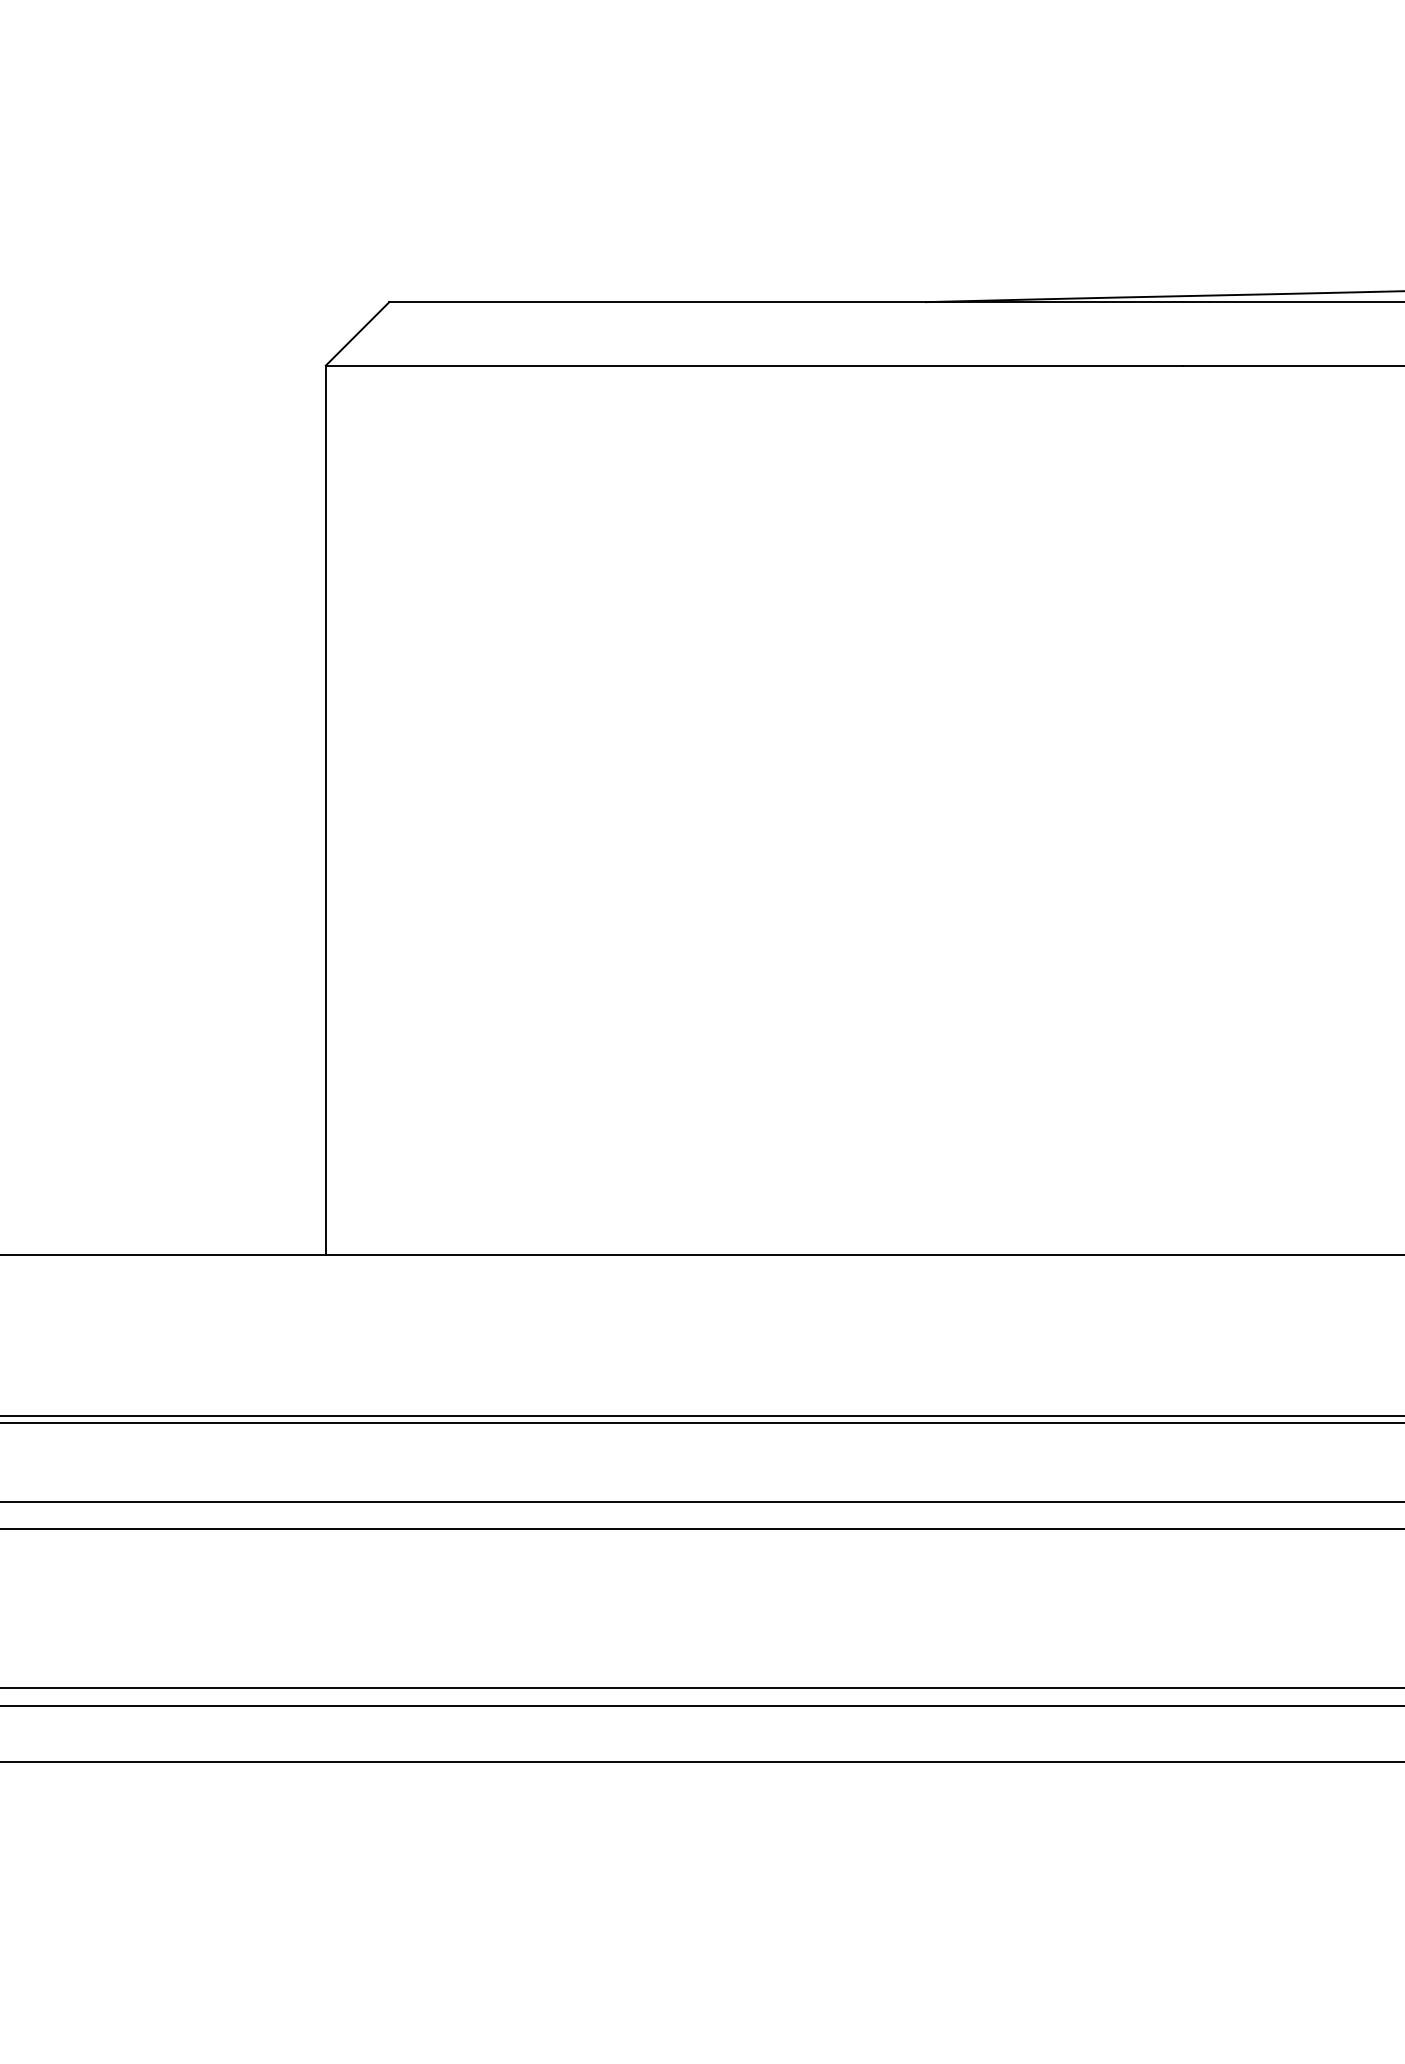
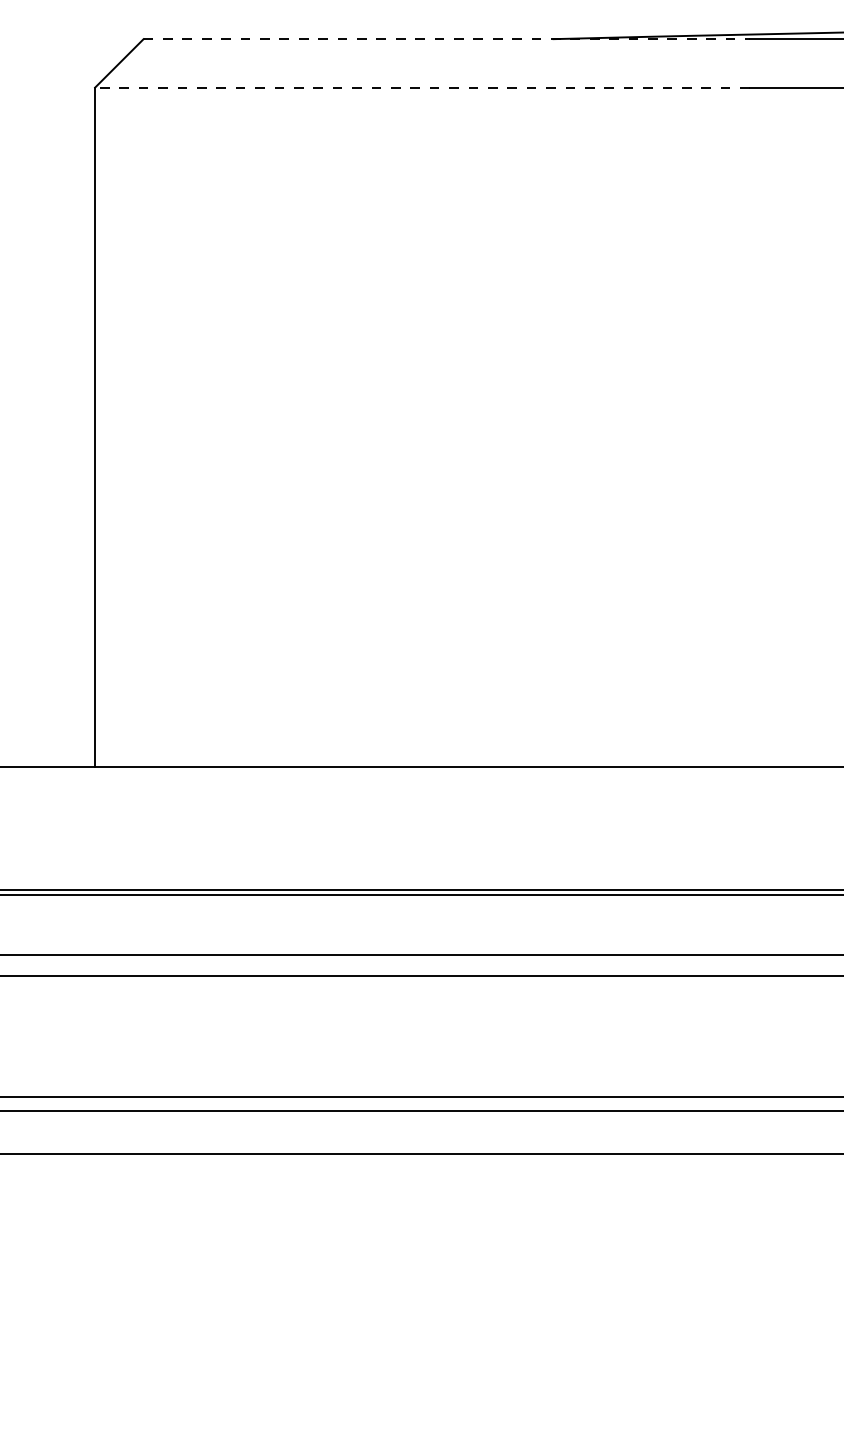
line: (786, 302) -> (446, 39), solid -> dashed
line: (754, 365) -> (422, 87), solid -> dashed

